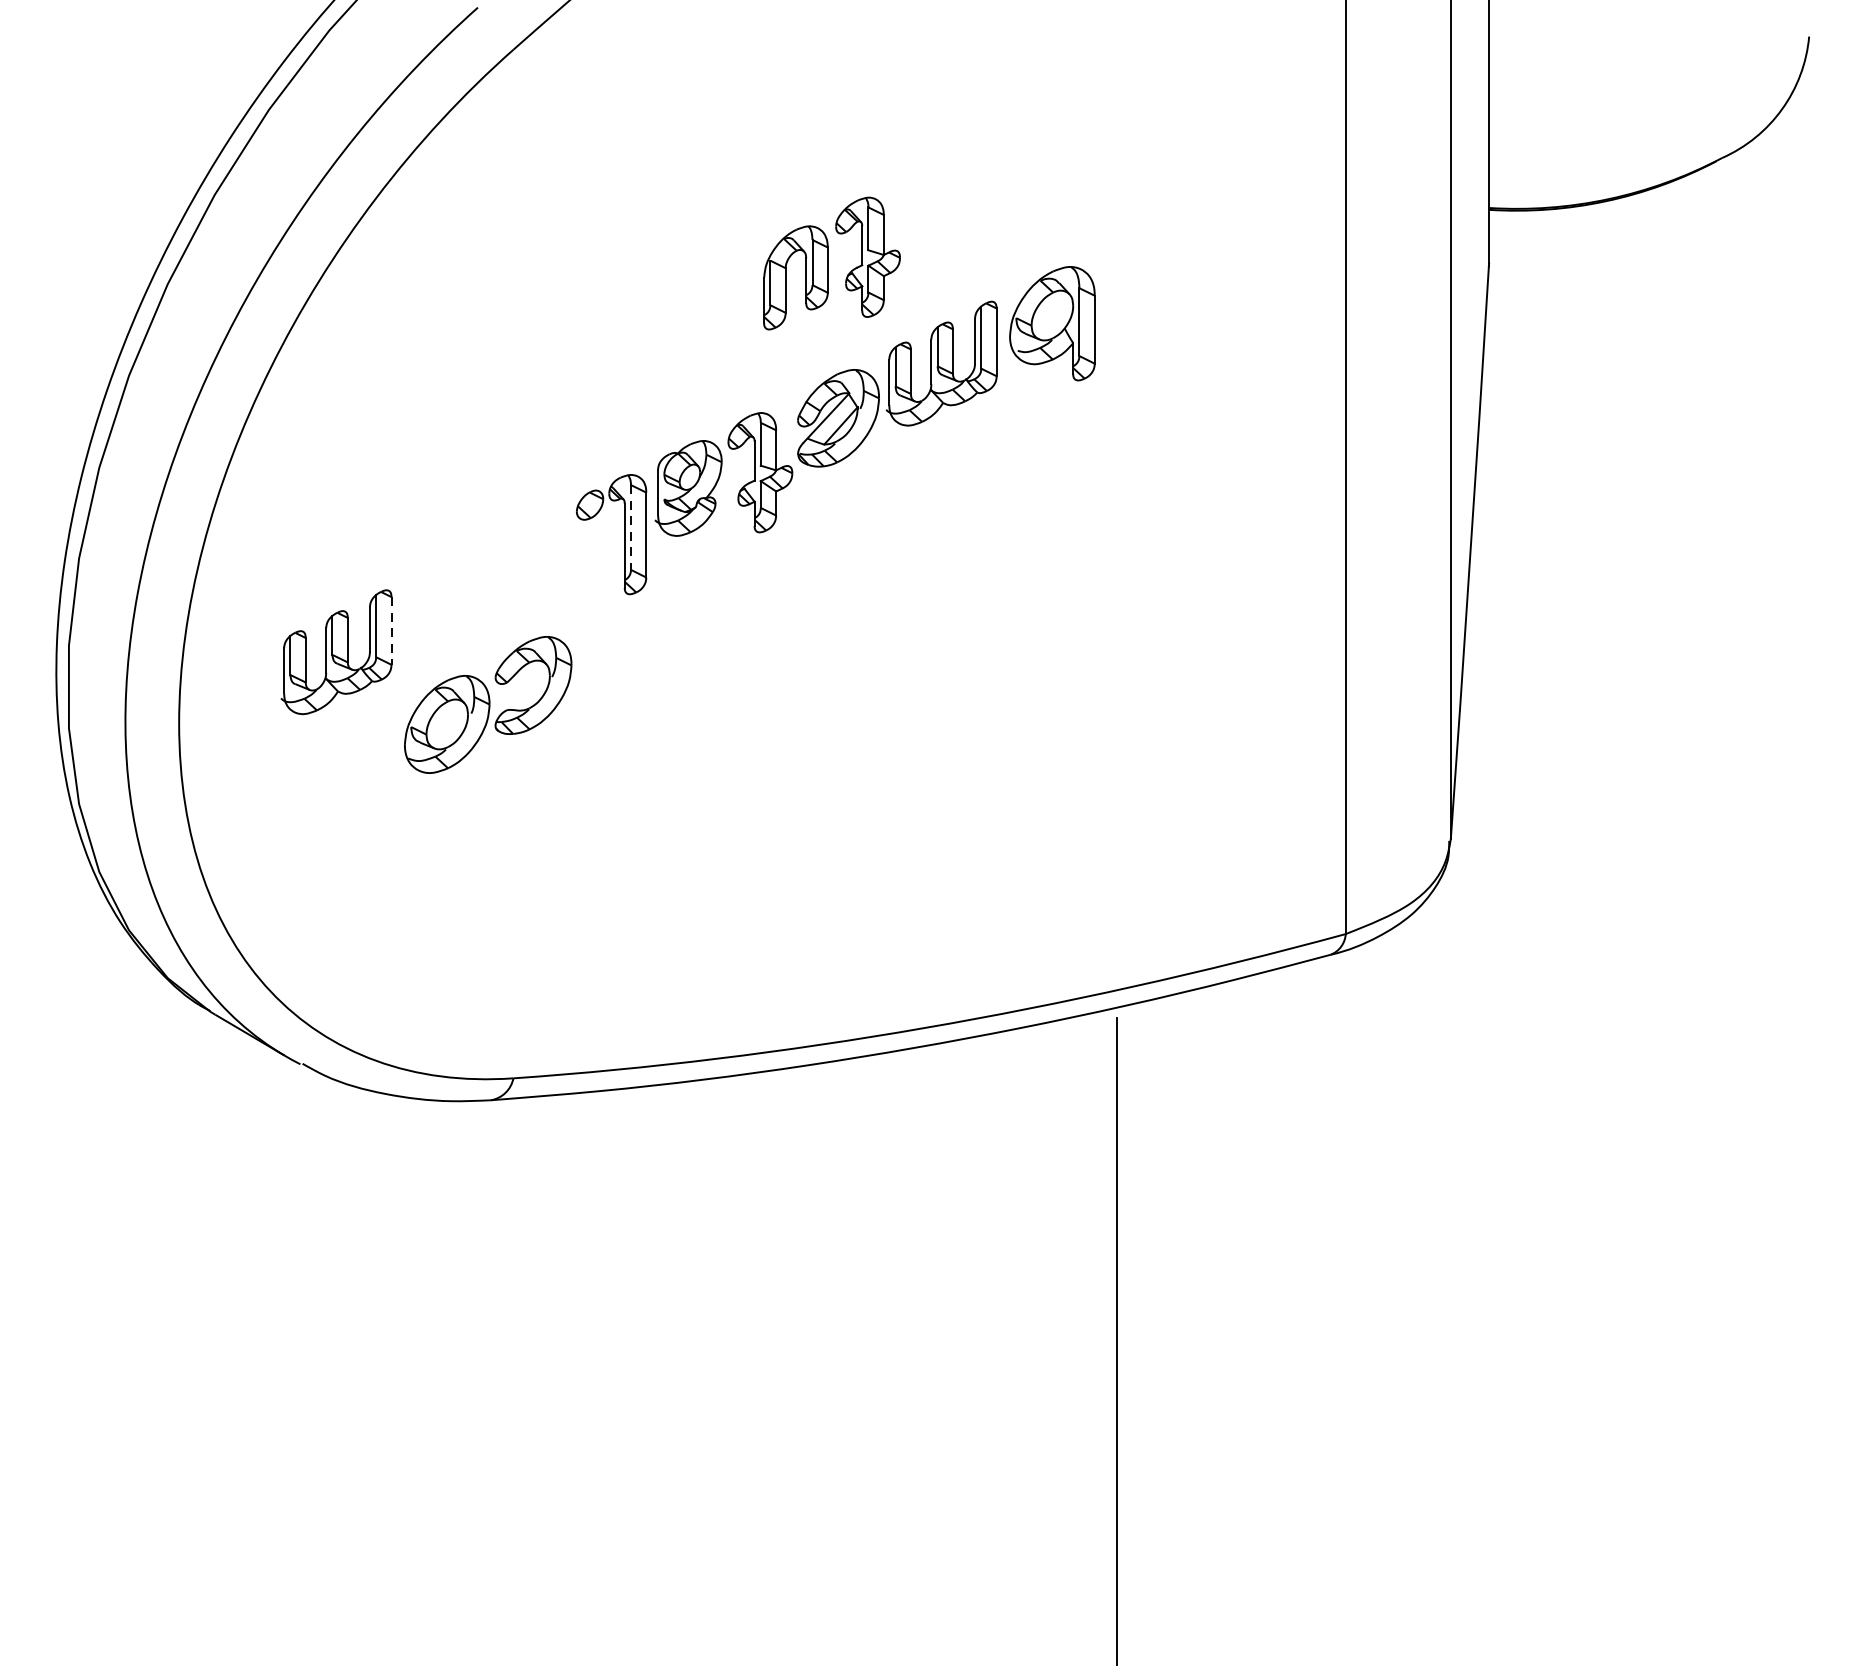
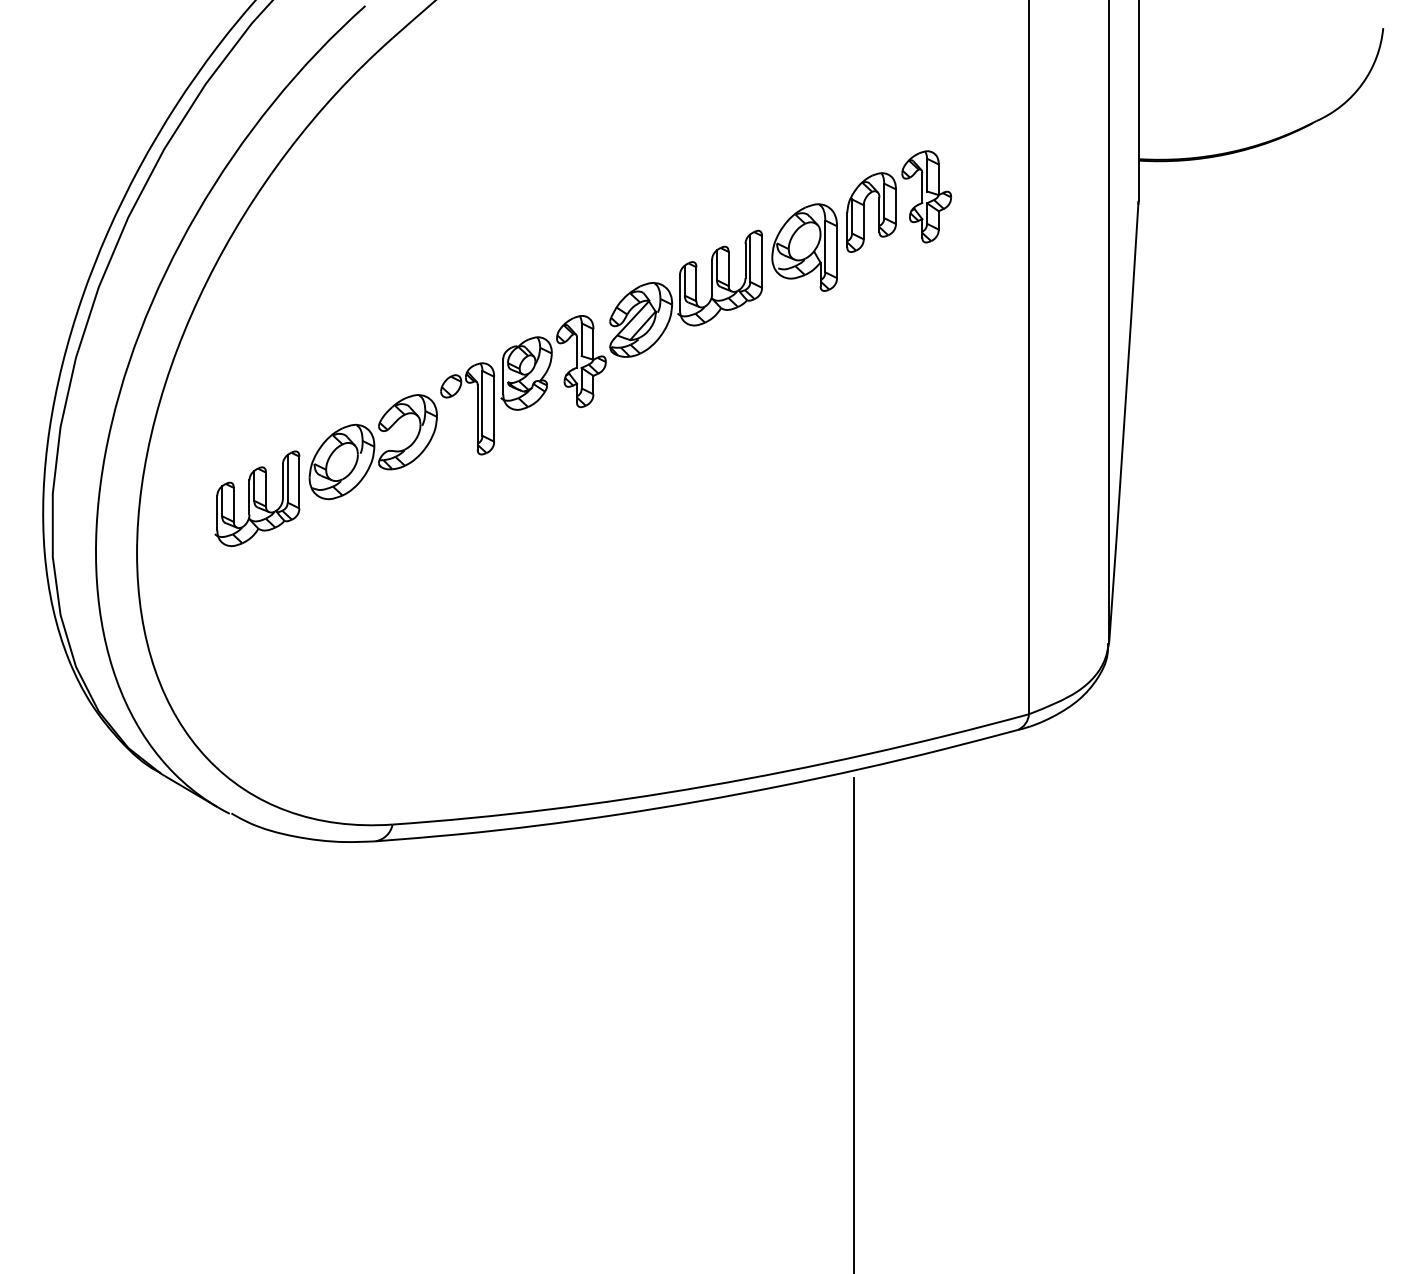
part: (831, 263) -> (898, 201), moved
line: (631, 527) -> (482, 403), dashed -> solid
line: (391, 630) -> (299, 482), dashed -> solid
part: (487, 705) -> (372, 447), moved

